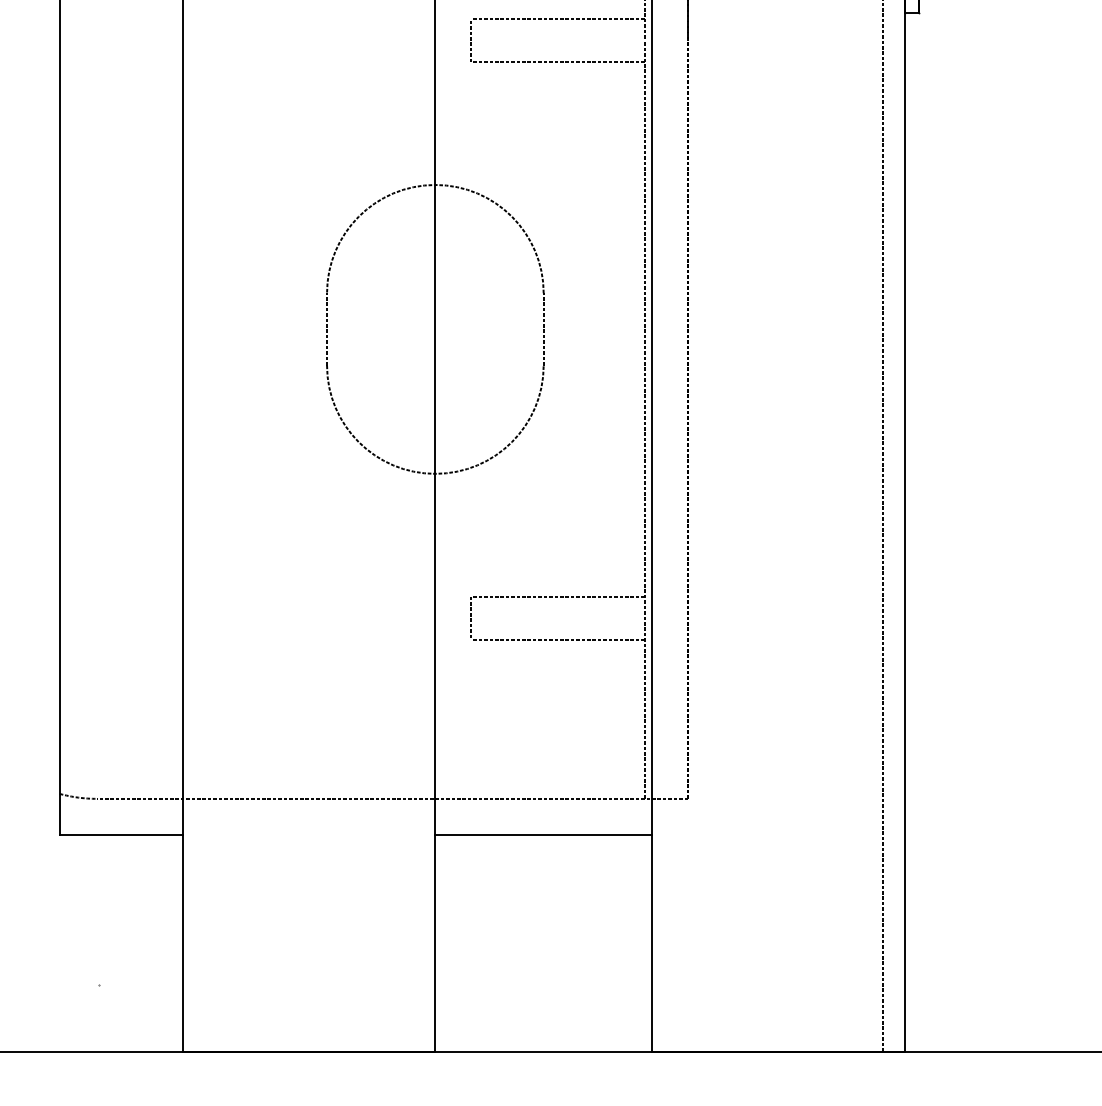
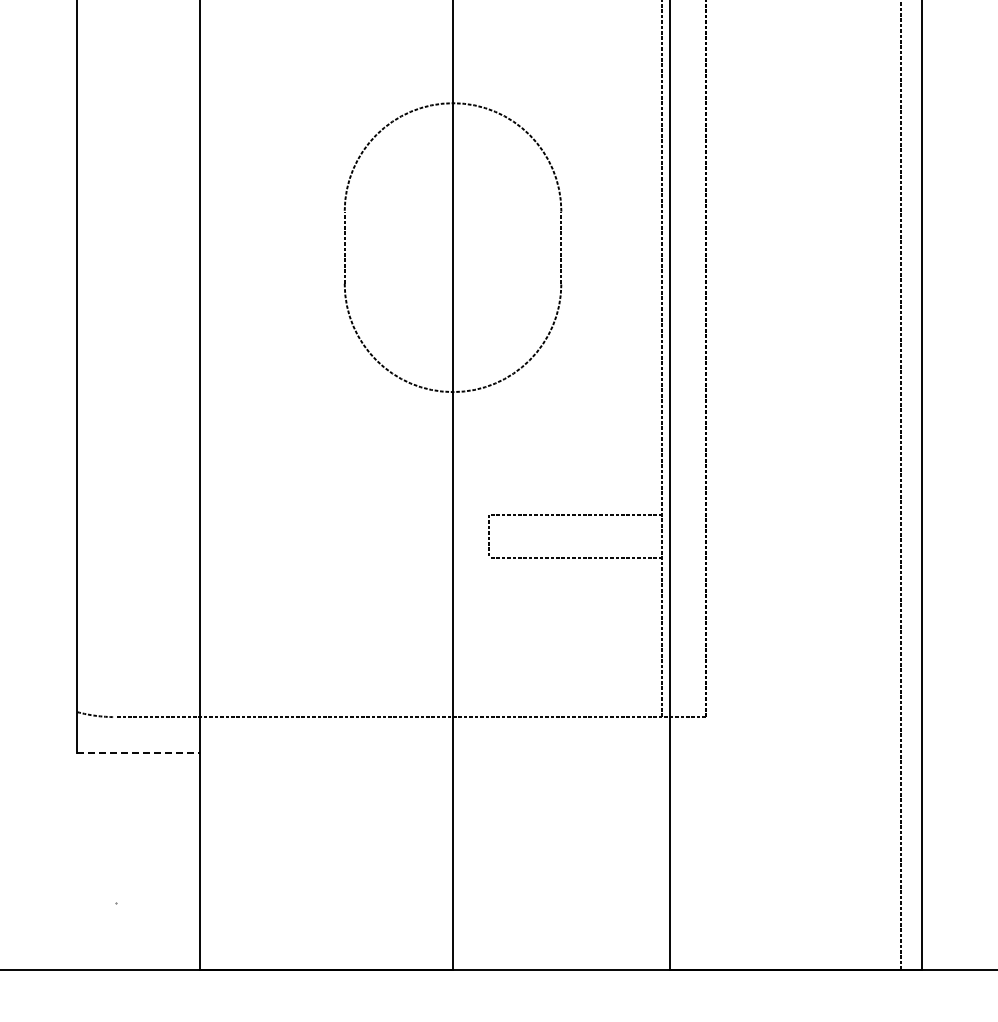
line: (121, 834) -> (139, 752), solid -> dashed
line: (543, 834) -> (561, 752), removed

